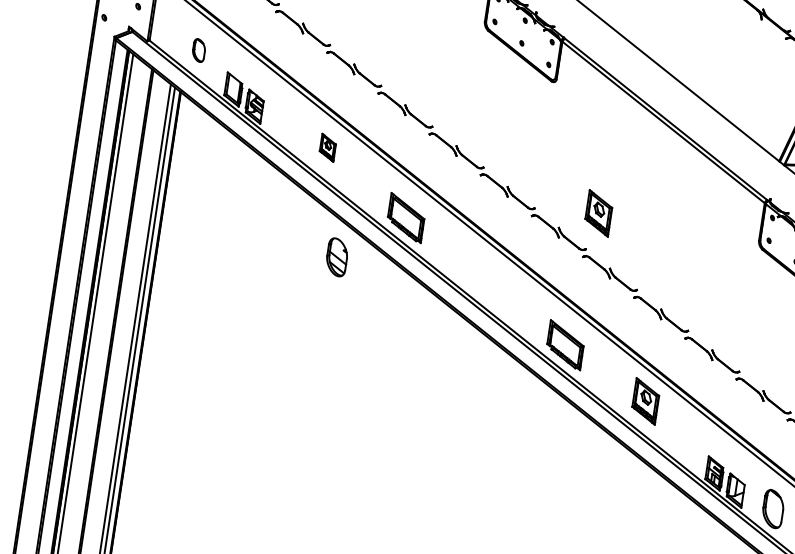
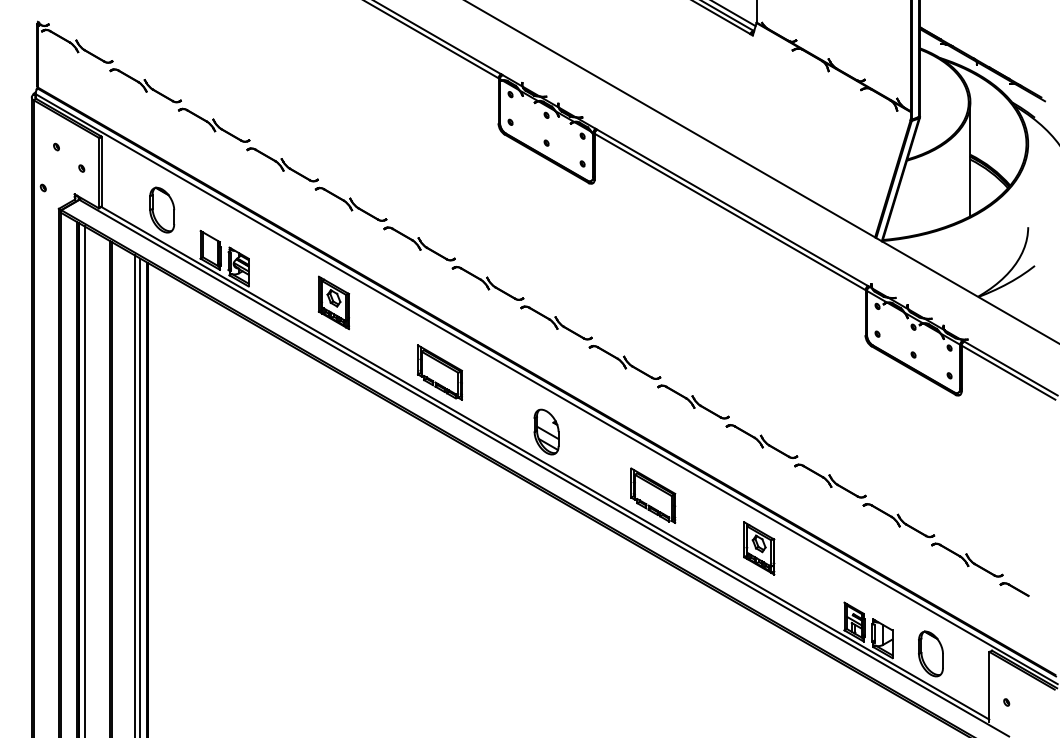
part: (199, 50) -> (162, 209), size x1.67
part: (327, 147) -> (333, 302), size x1.67
part: (599, 213) -> (669, 332), removed
part: (337, 256) -> (546, 431), moved

